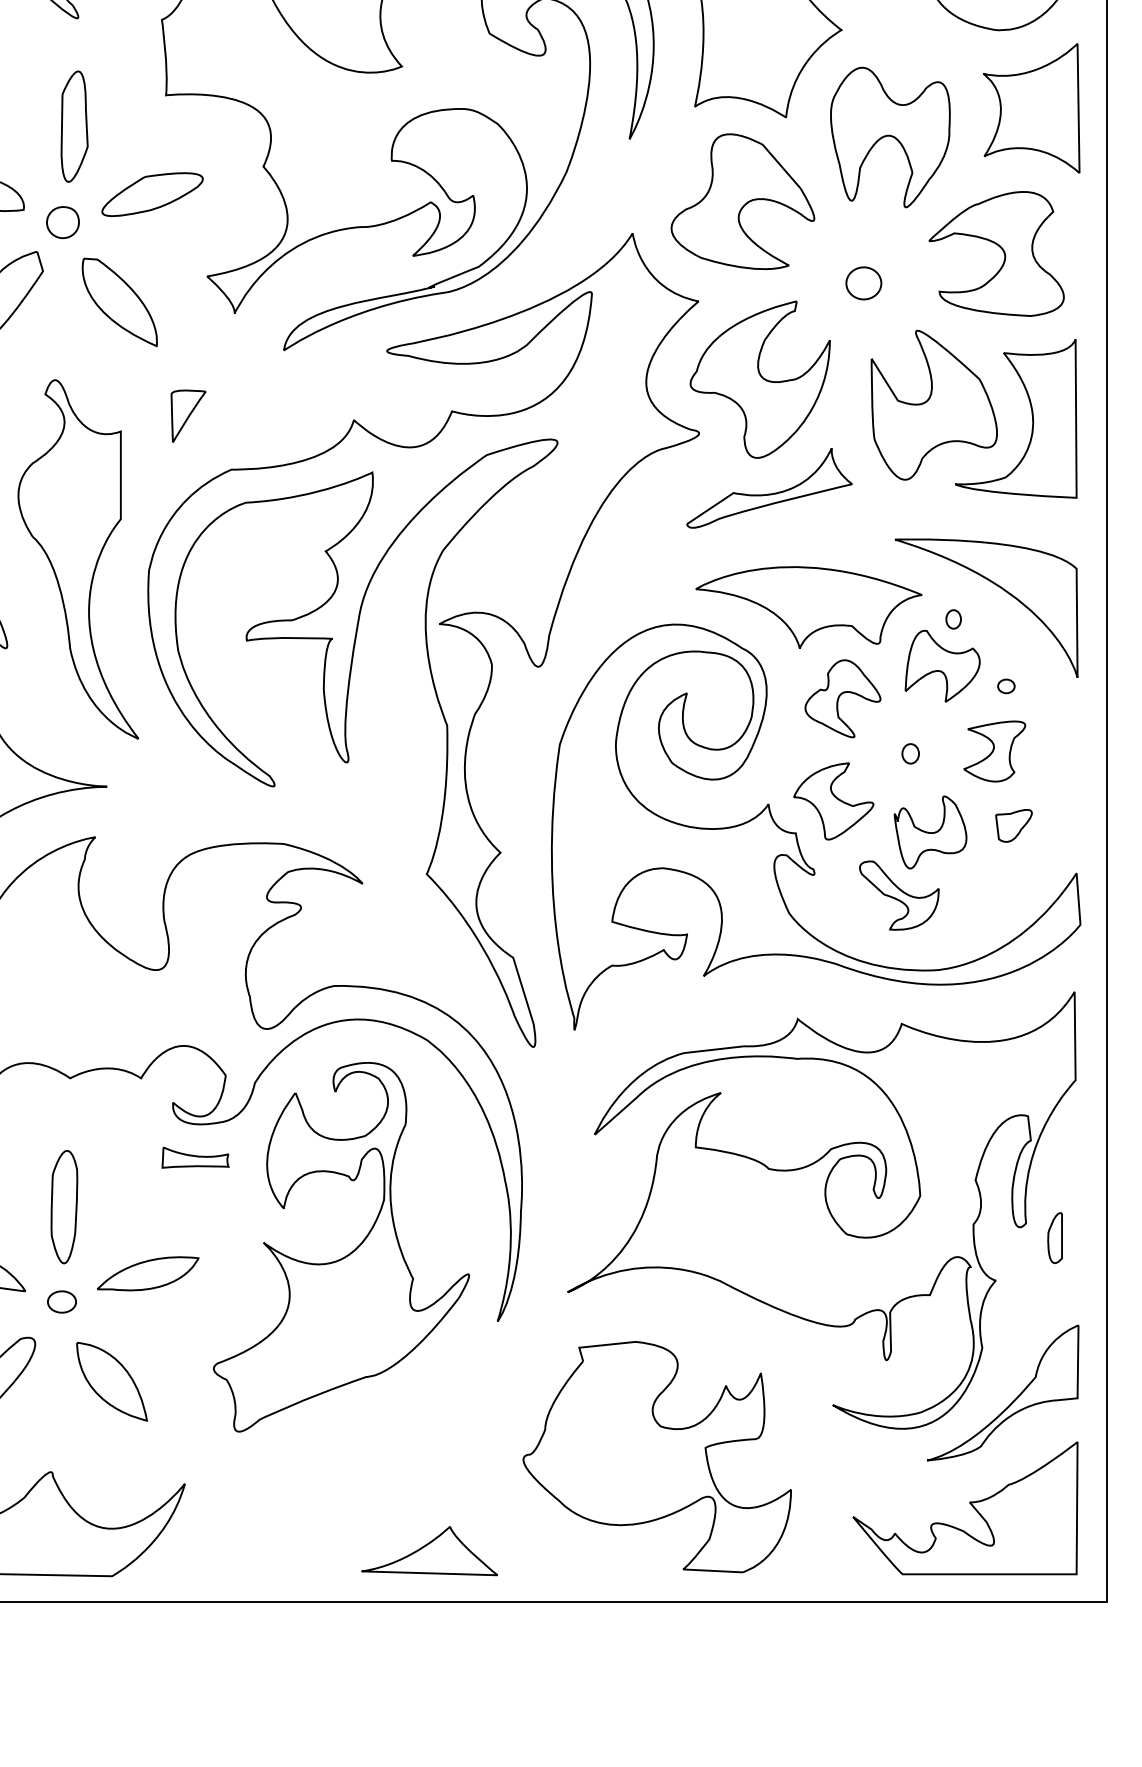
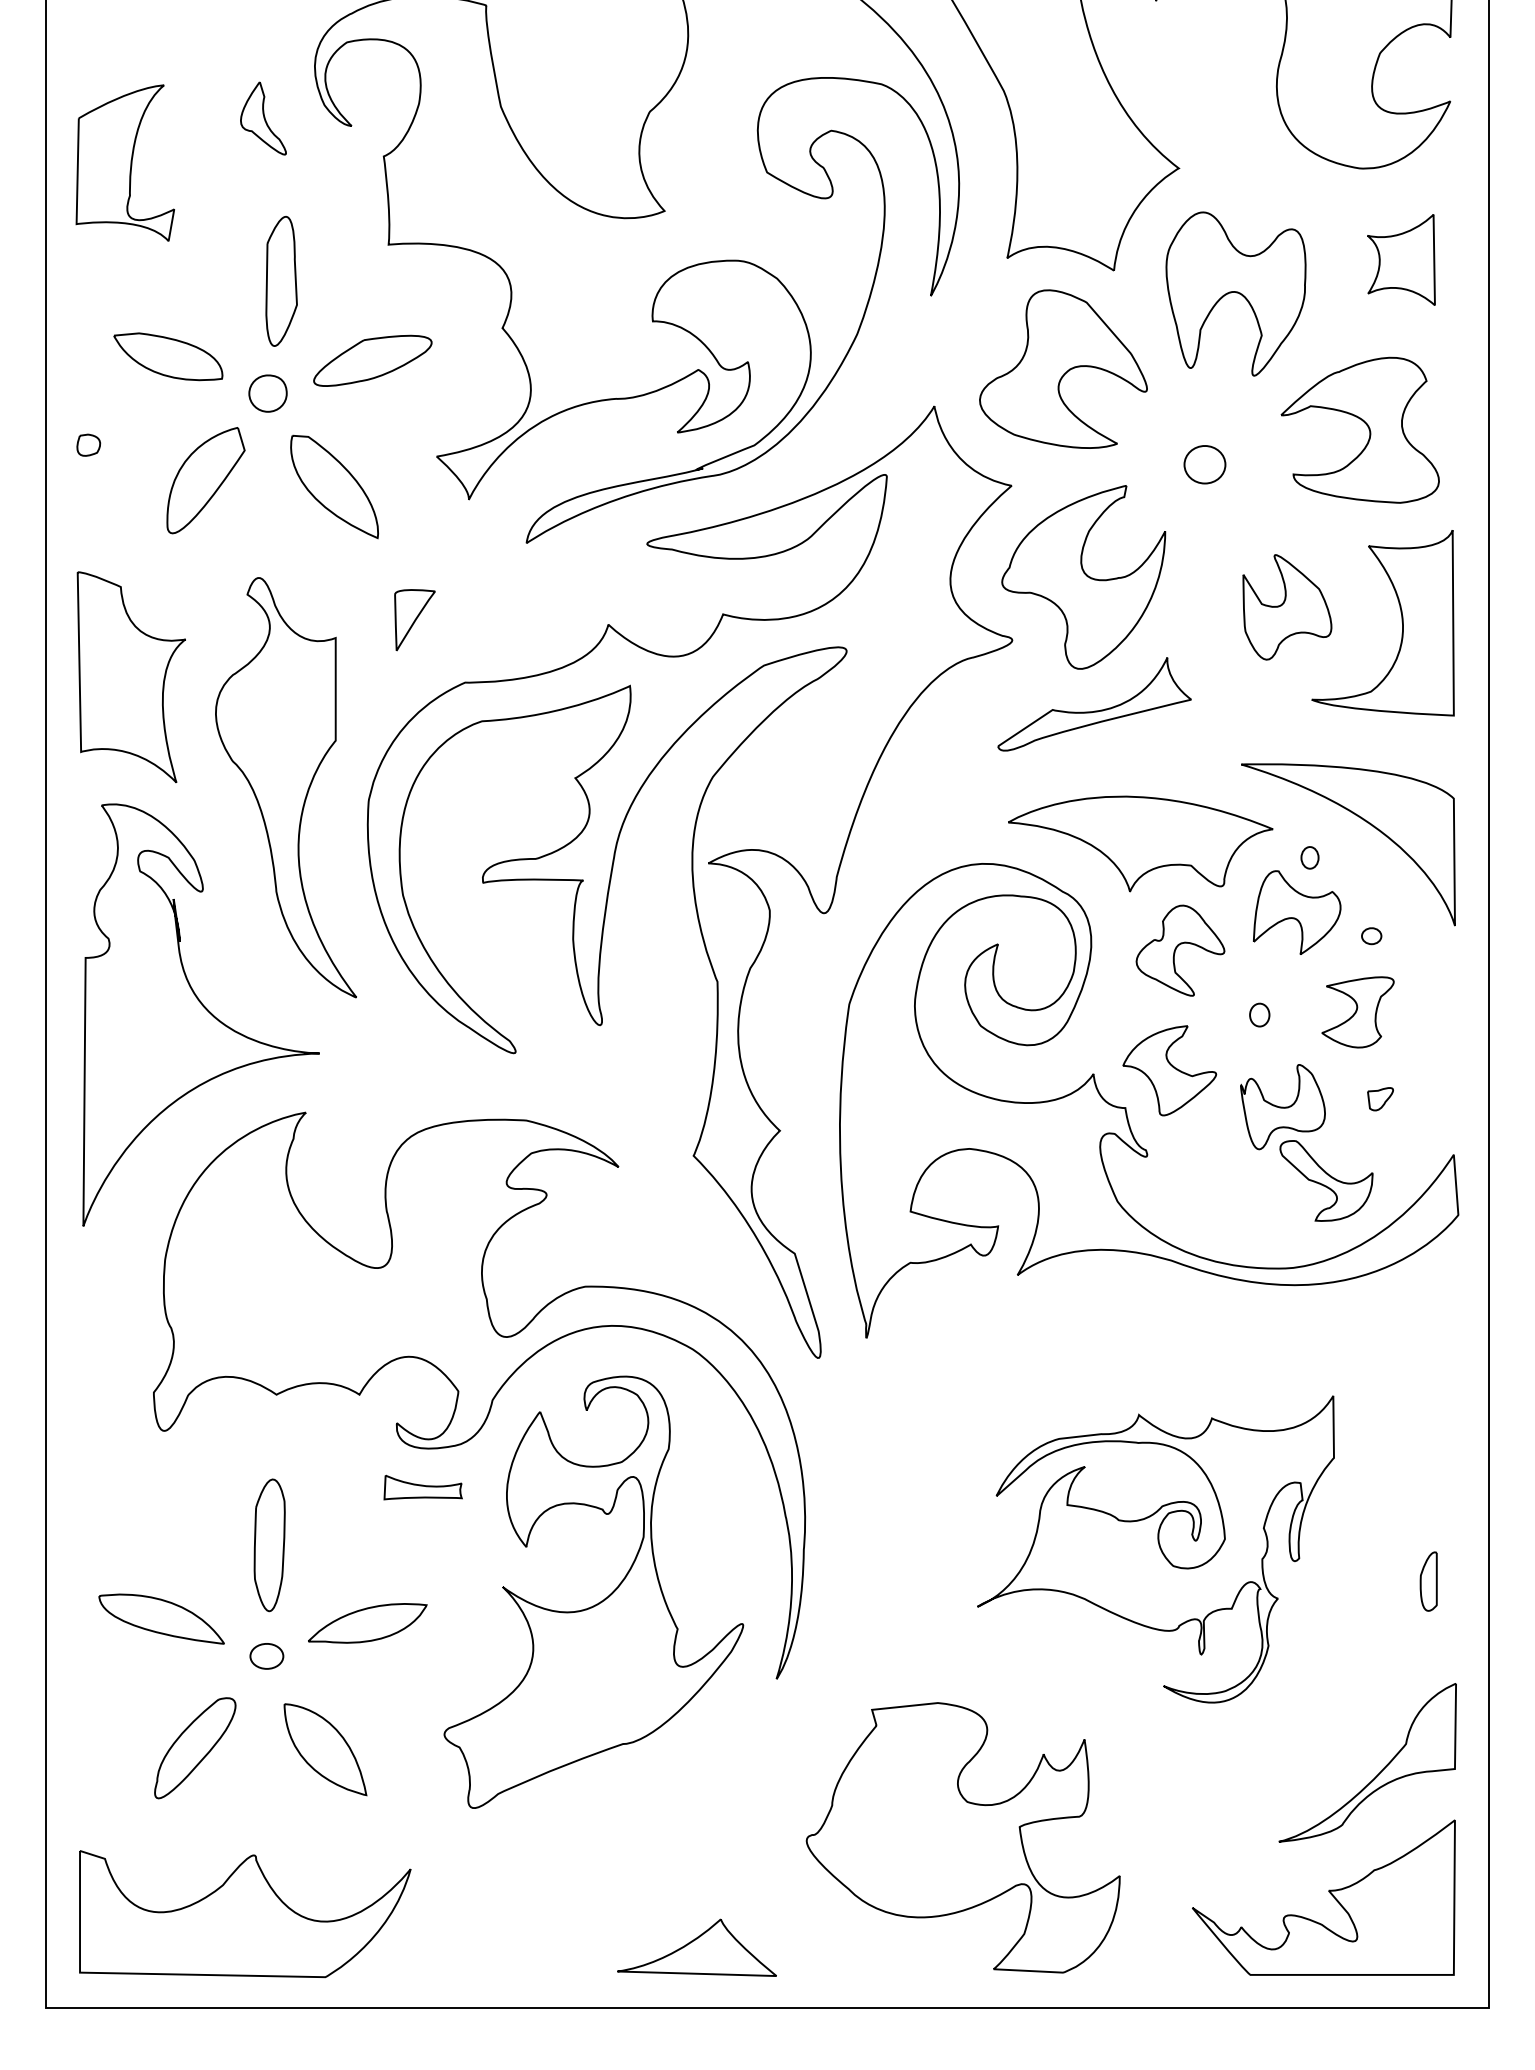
part: (1031, 107) -> (1401, 259), size x0.6
part: (934, 405) -> (1287, 607), size x0.6
part: (1013, 825) -> (1380, 1098), size x0.6
part: (899, 895) -> (1326, 1180), moved
part: (821, 1210) -> (1155, 1549), size x0.6

